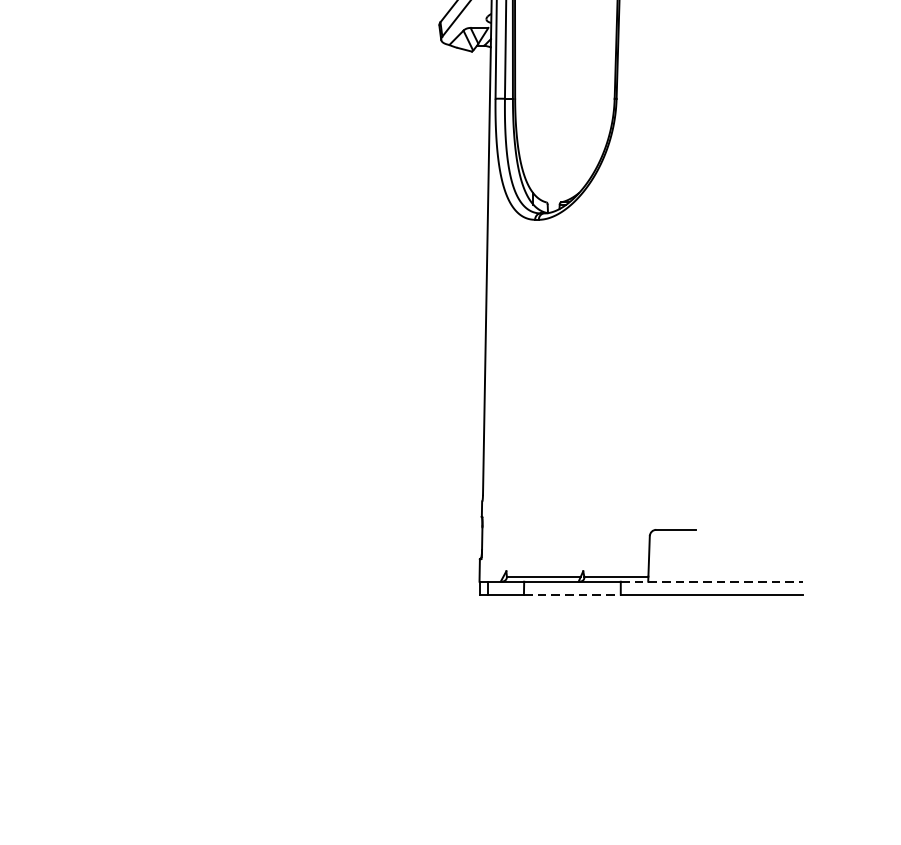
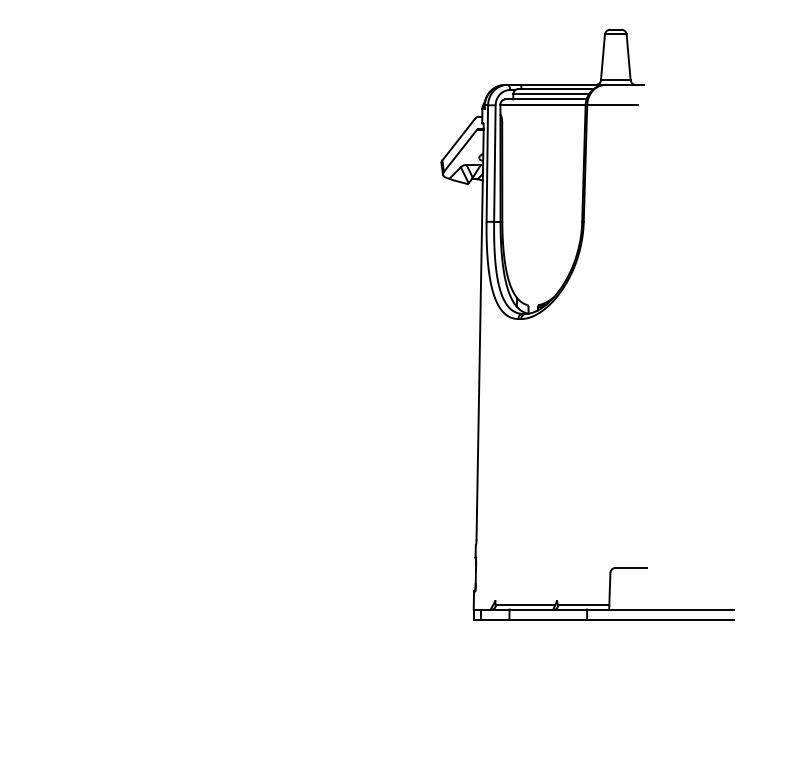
line: (712, 581) -> (660, 609), dashed -> solid
line: (572, 594) -> (548, 619), dashed -> solid

